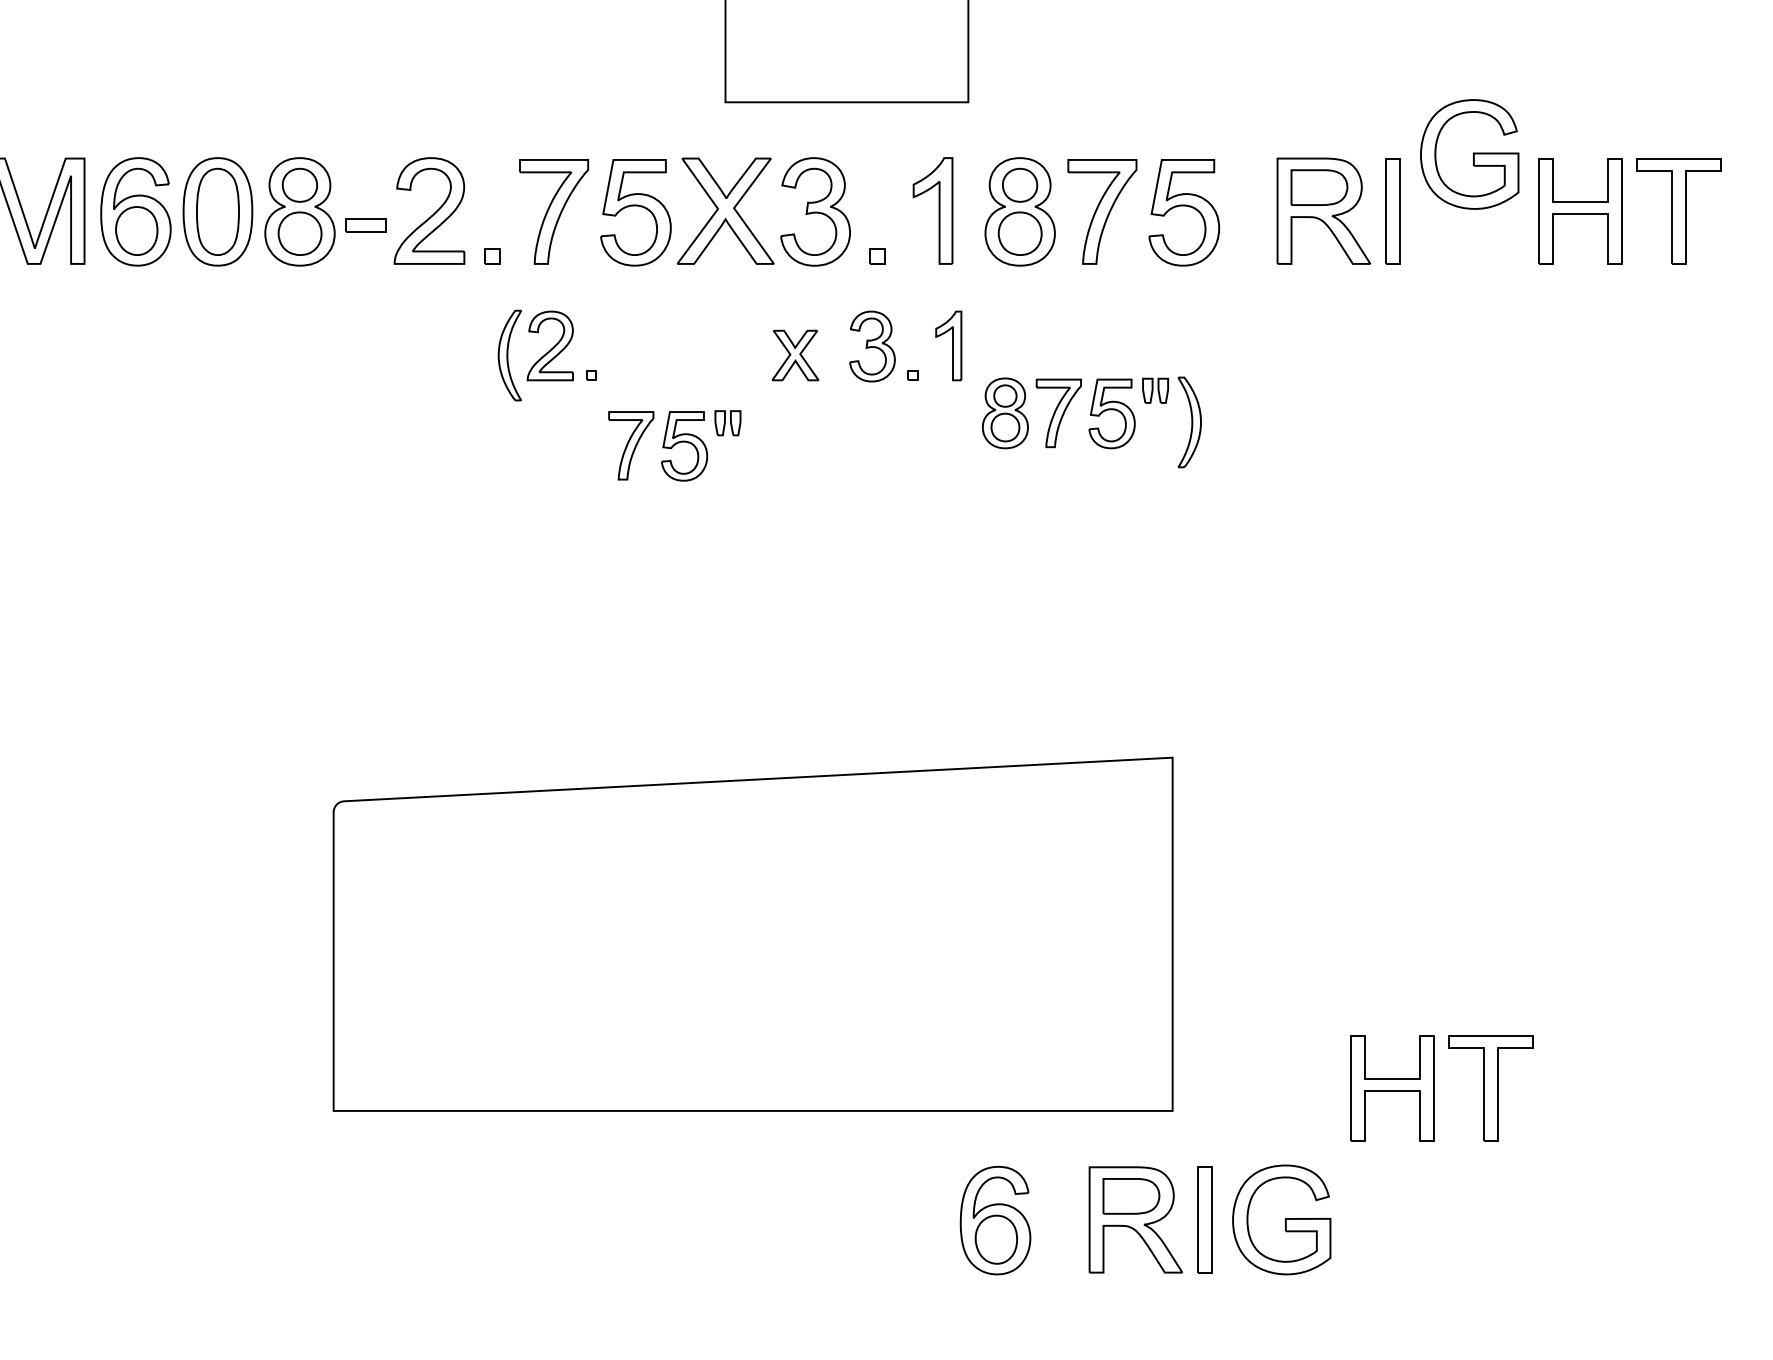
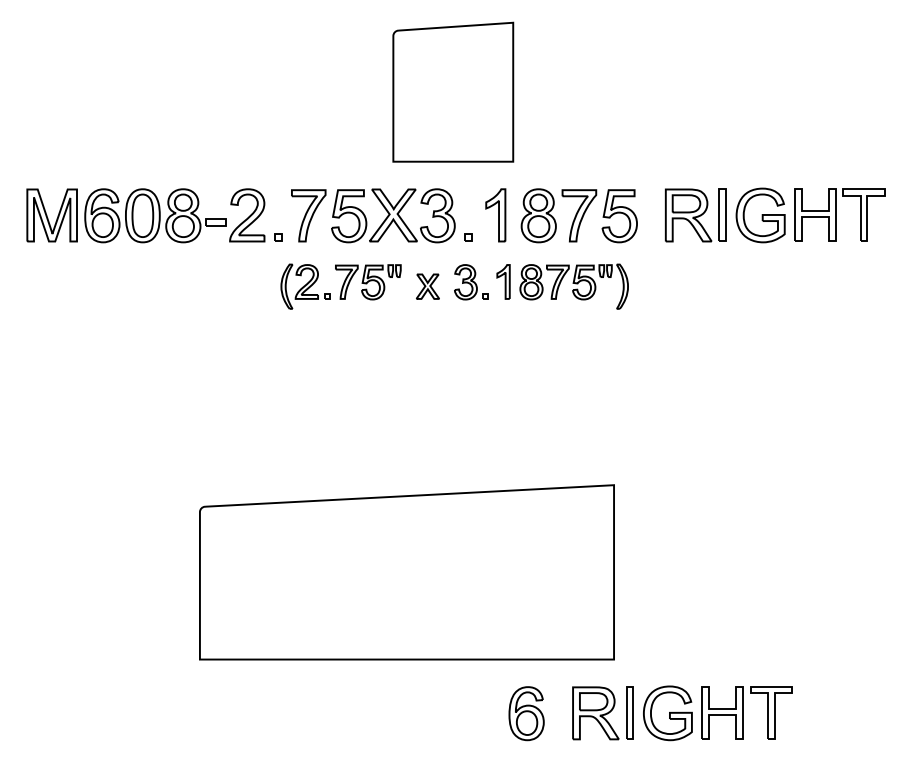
part: (1469, 154) -> (760, 215), moved
part: (1090, 421) -> (573, 286), moved
part: (675, 446) -> (368, 282), moved
part: (1441, 1086) -> (746, 712), moved

